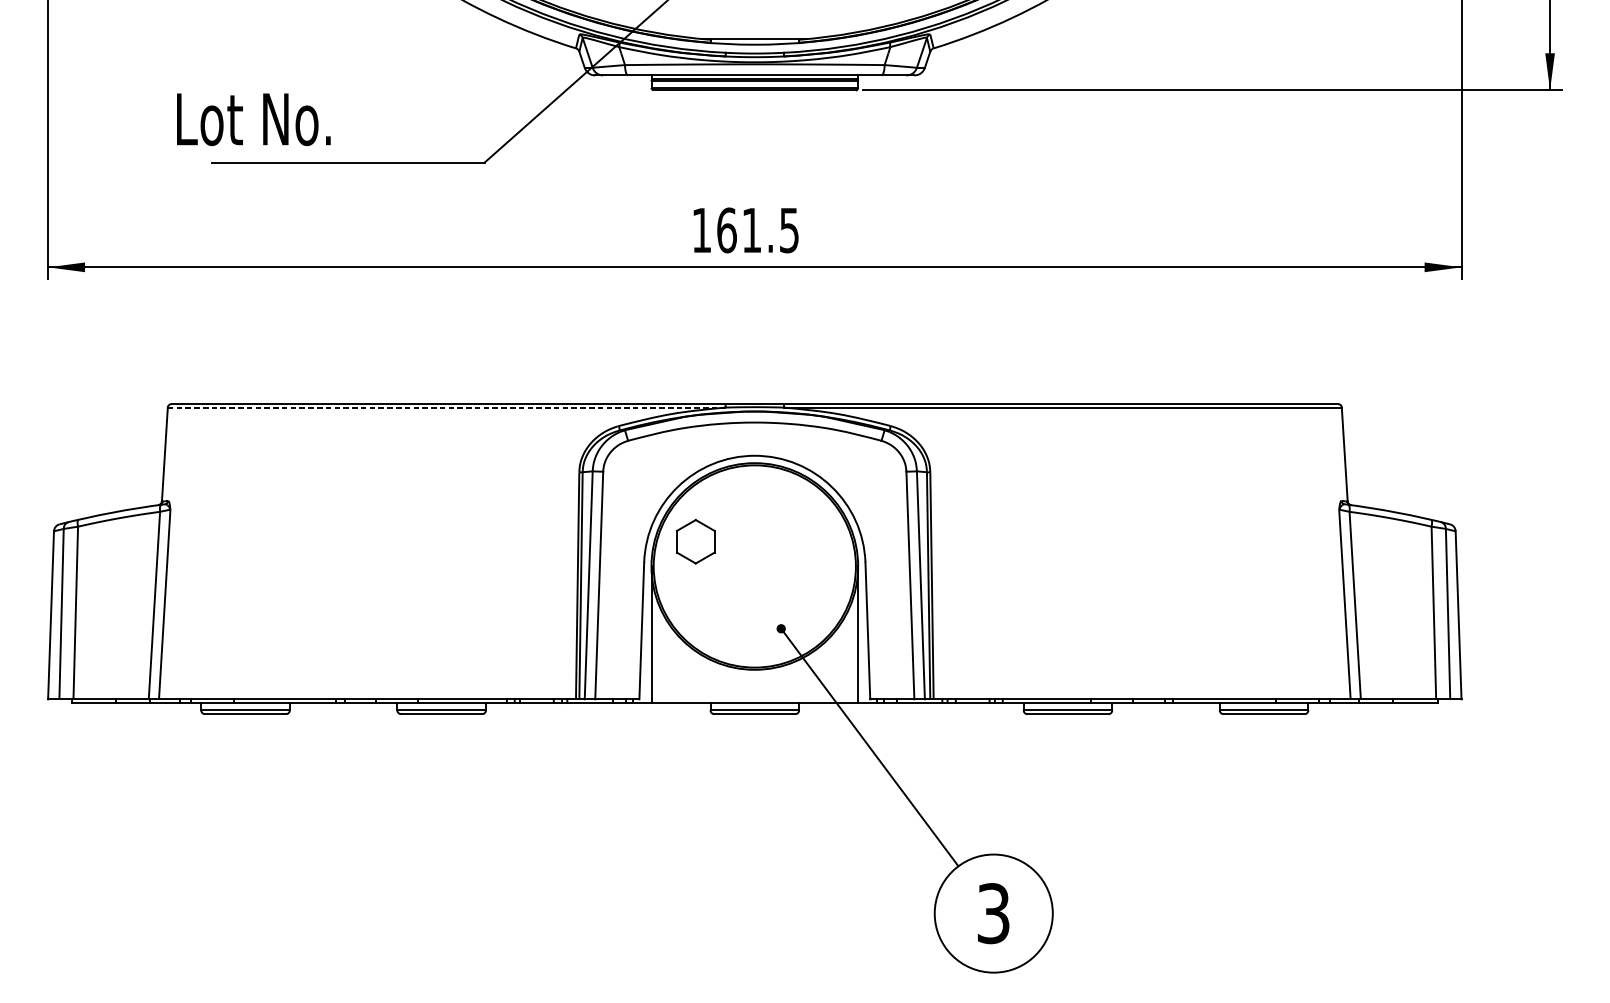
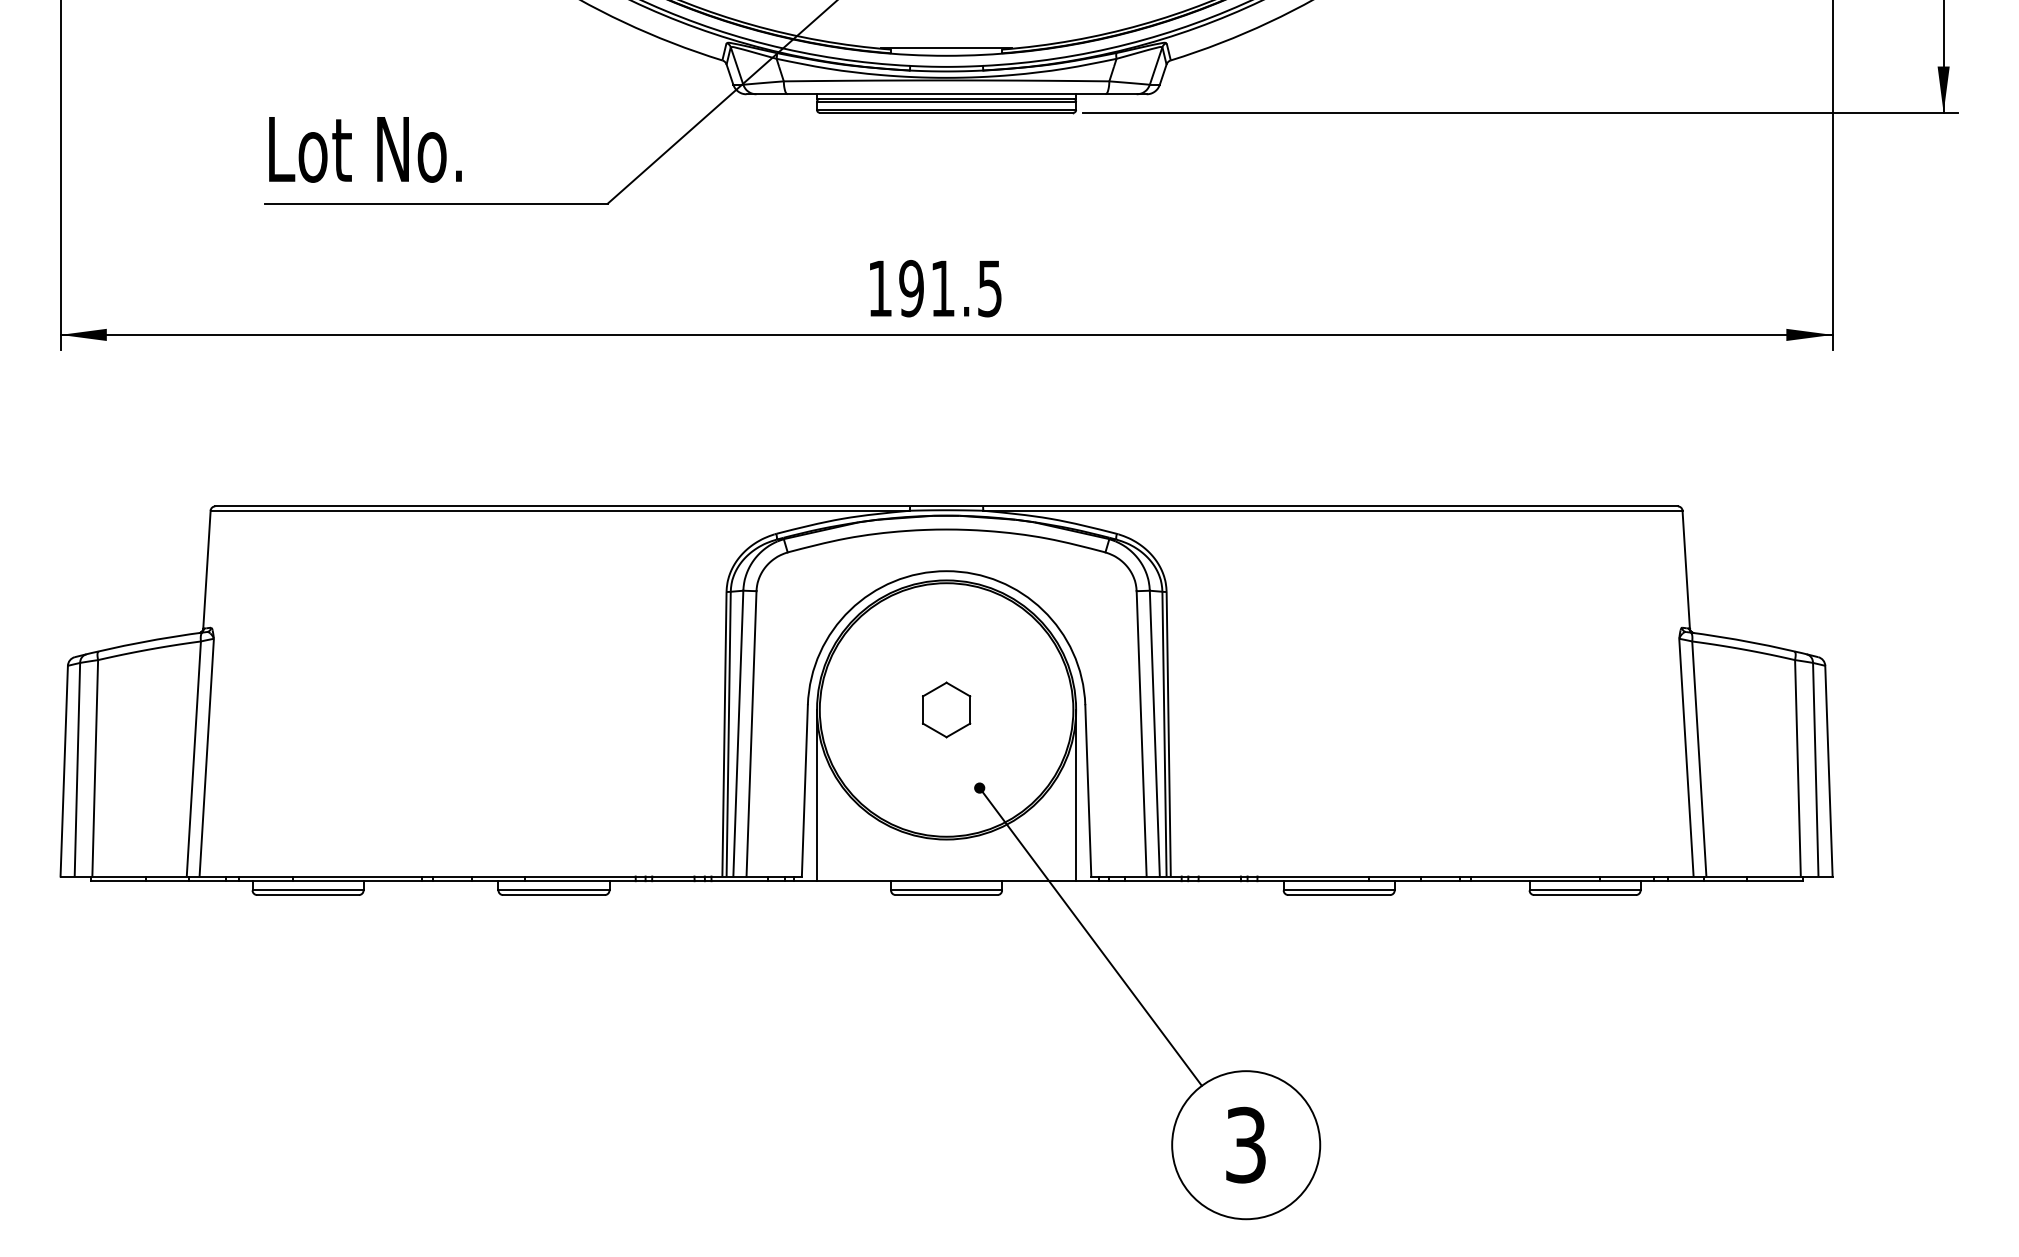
text: (253, 119) -> (365, 149), moved
text: (726, 230) -> (911, 288), 161.5 -> 191.5
line: (446, 407) -> (560, 510), dashed -> solid
part: (695, 541) -> (946, 709), moved

